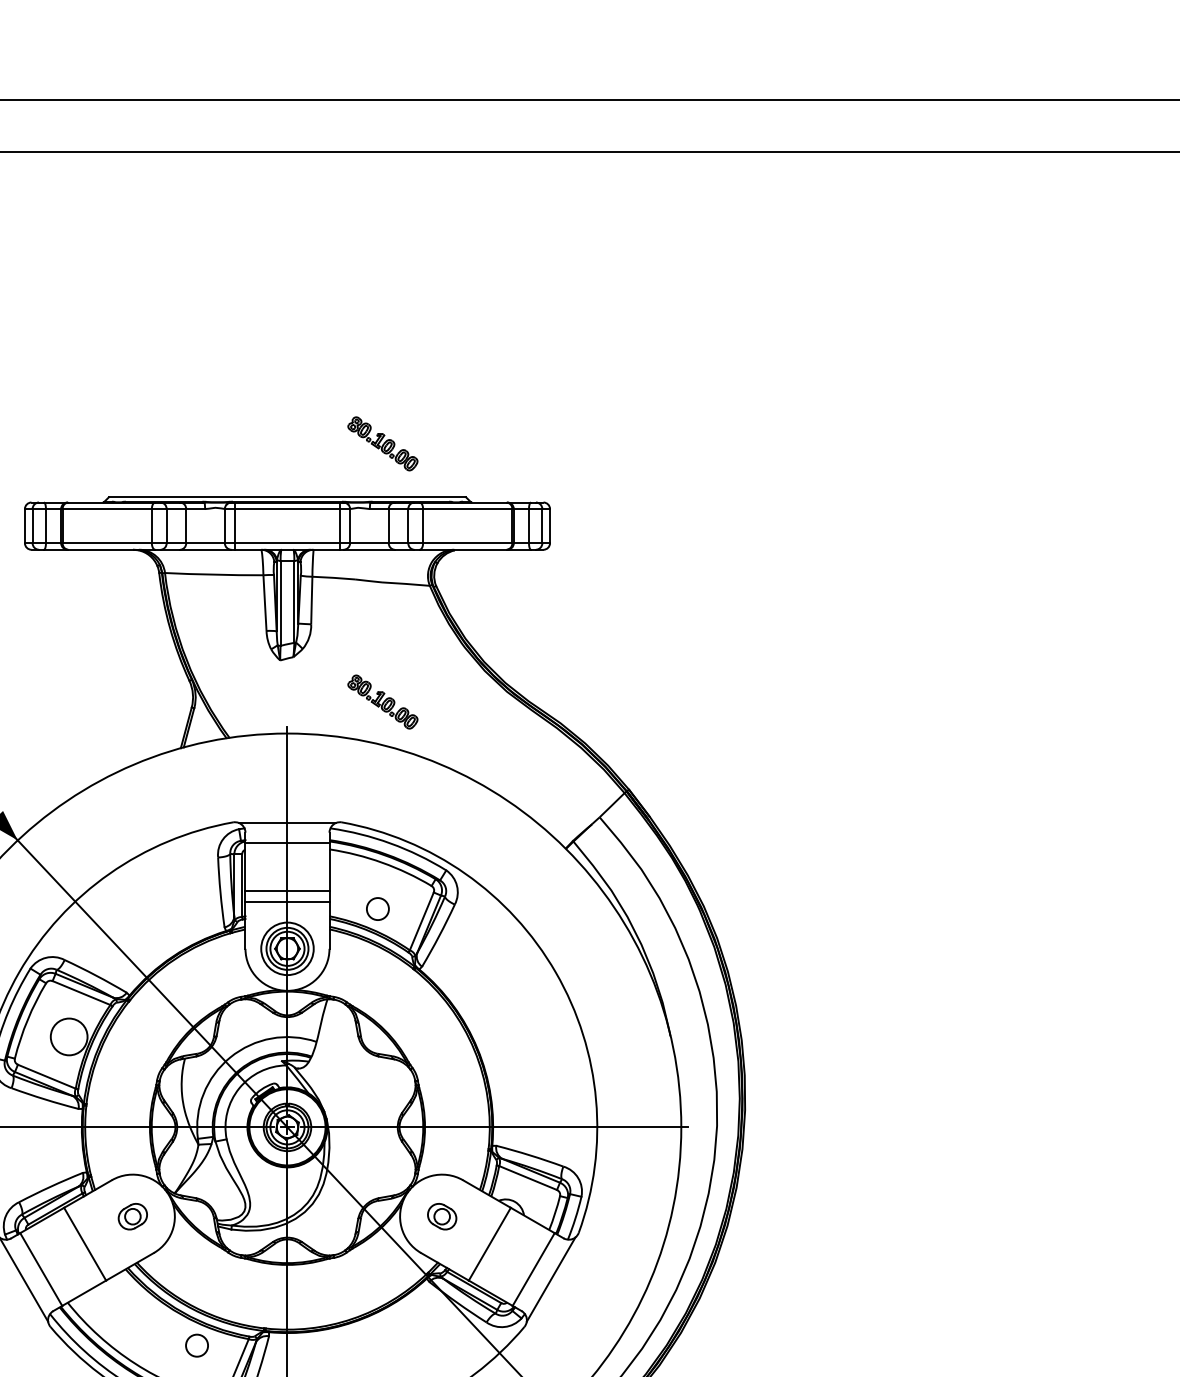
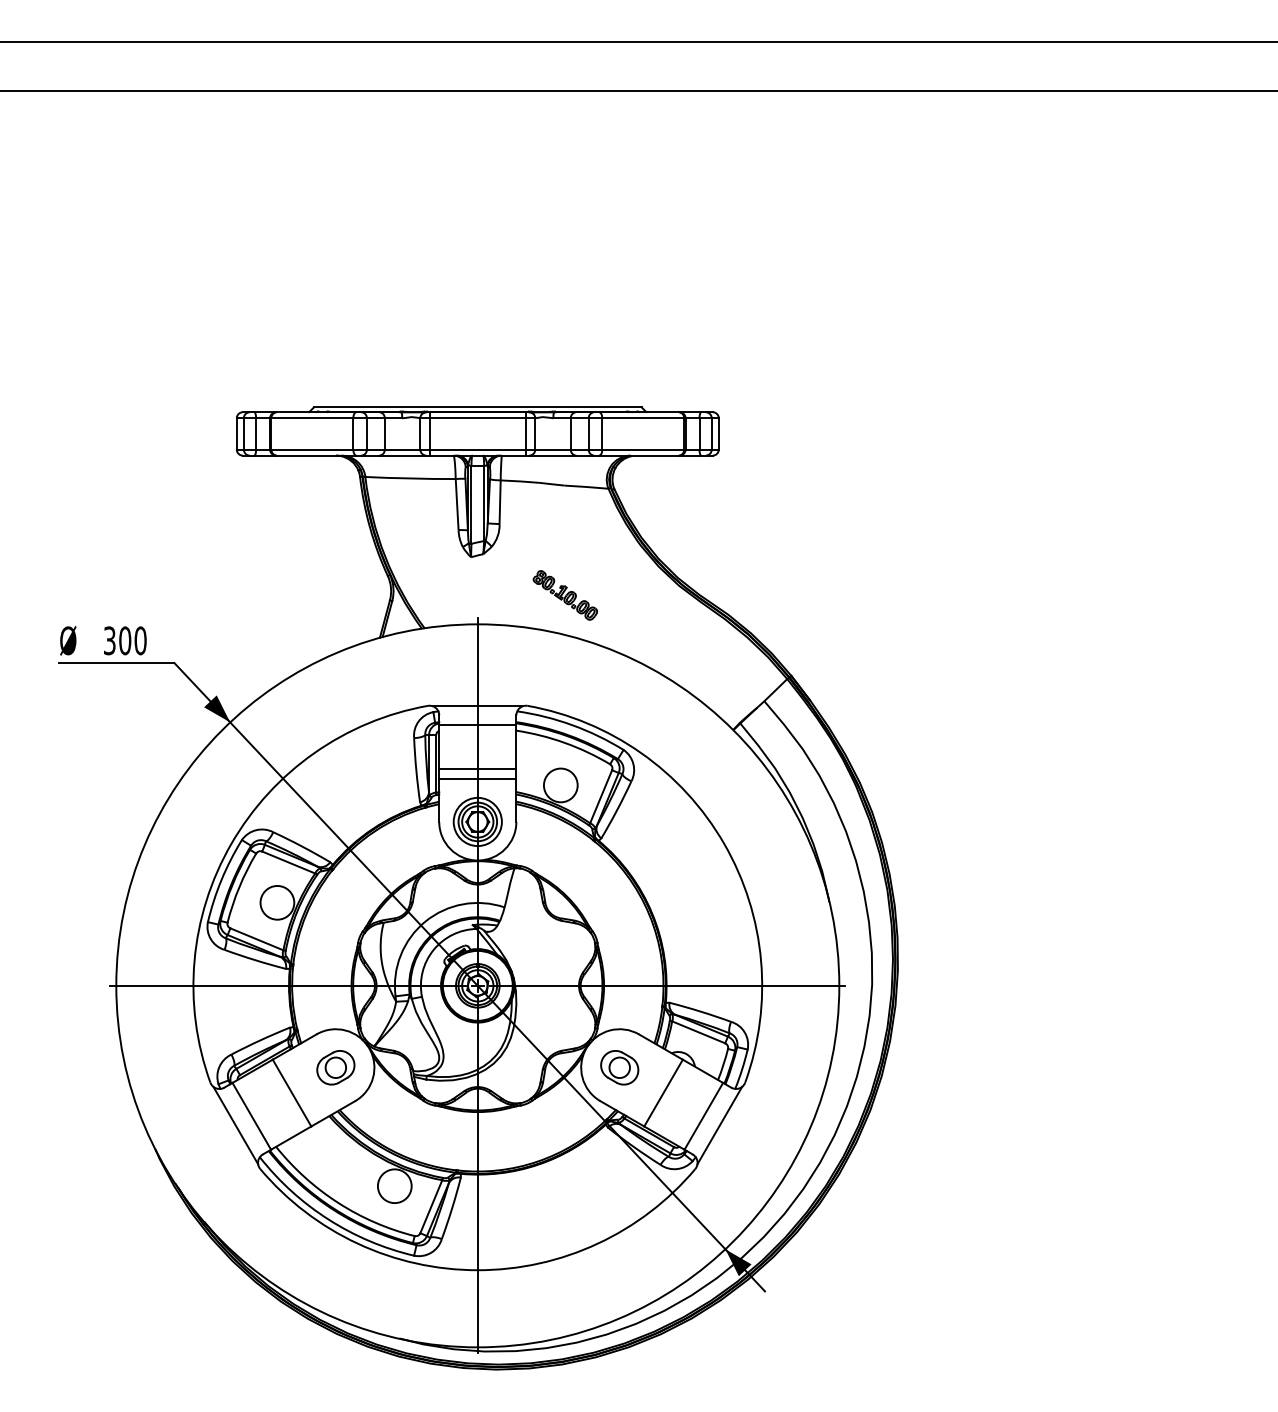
part: (383, 443) -> (565, 358), removed
circle: (377, 909) -> (560, 785), size x1.67
part: (132, 1216) -> (335, 1067), size x1.43
part: (441, 1216) -> (619, 1067), size x1.43
circle: (196, 1345) -> (394, 1186), size x1.67

